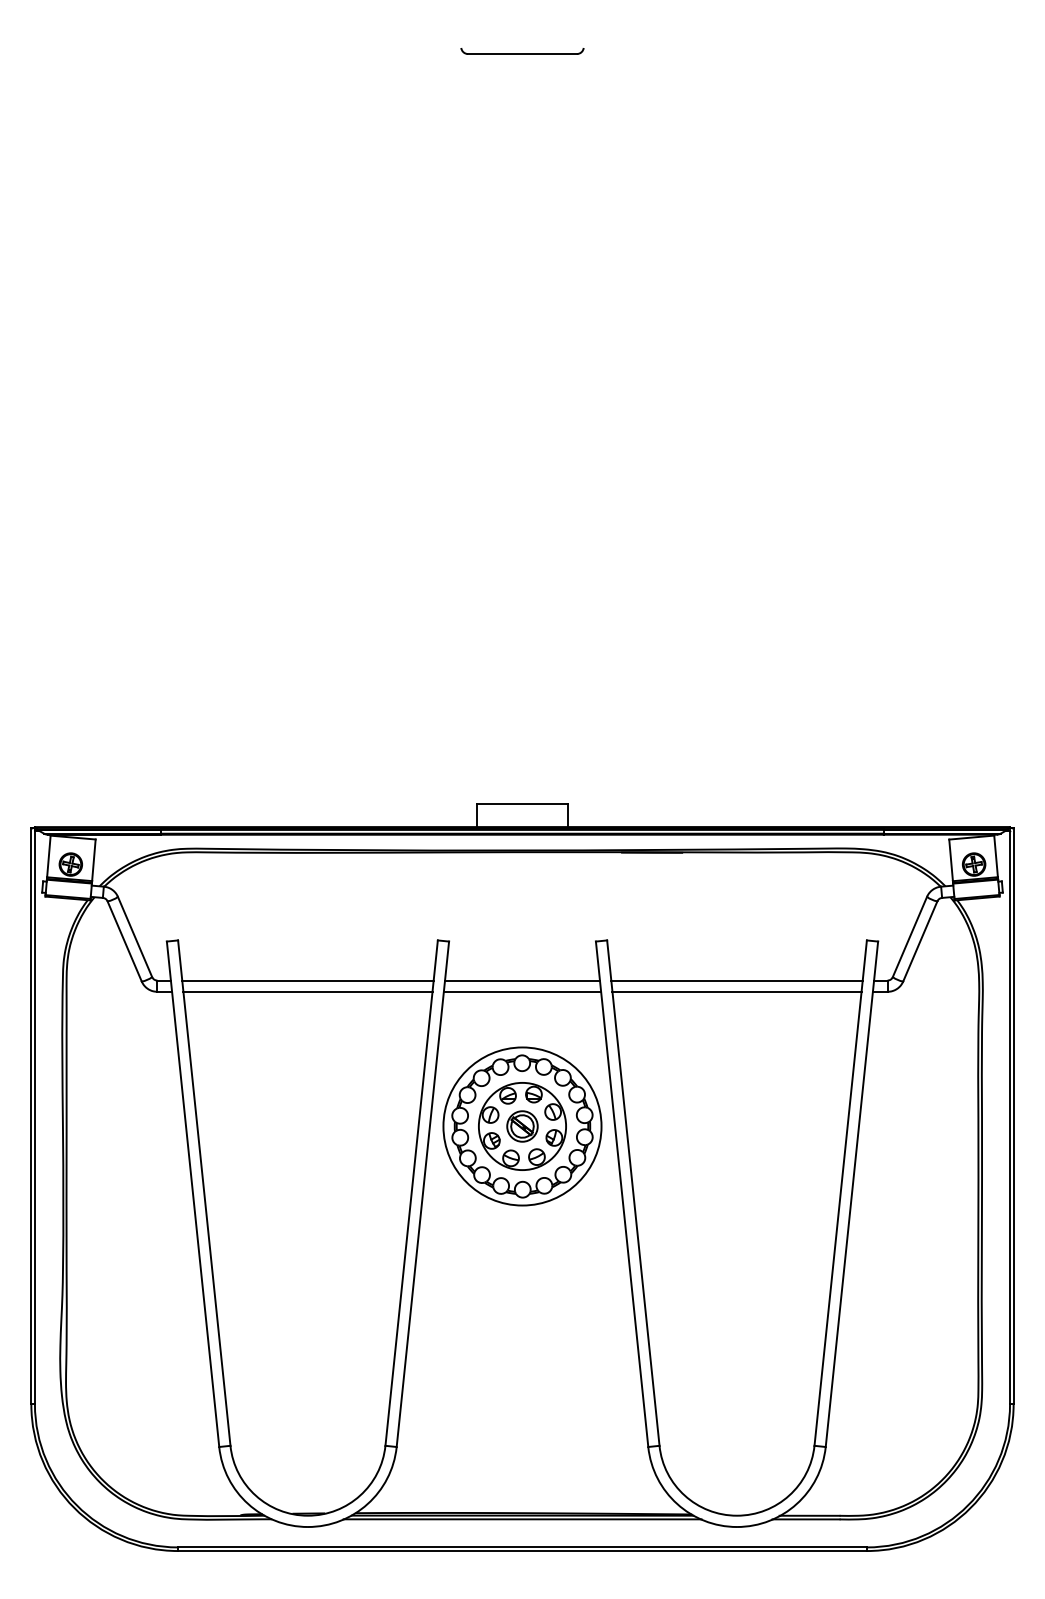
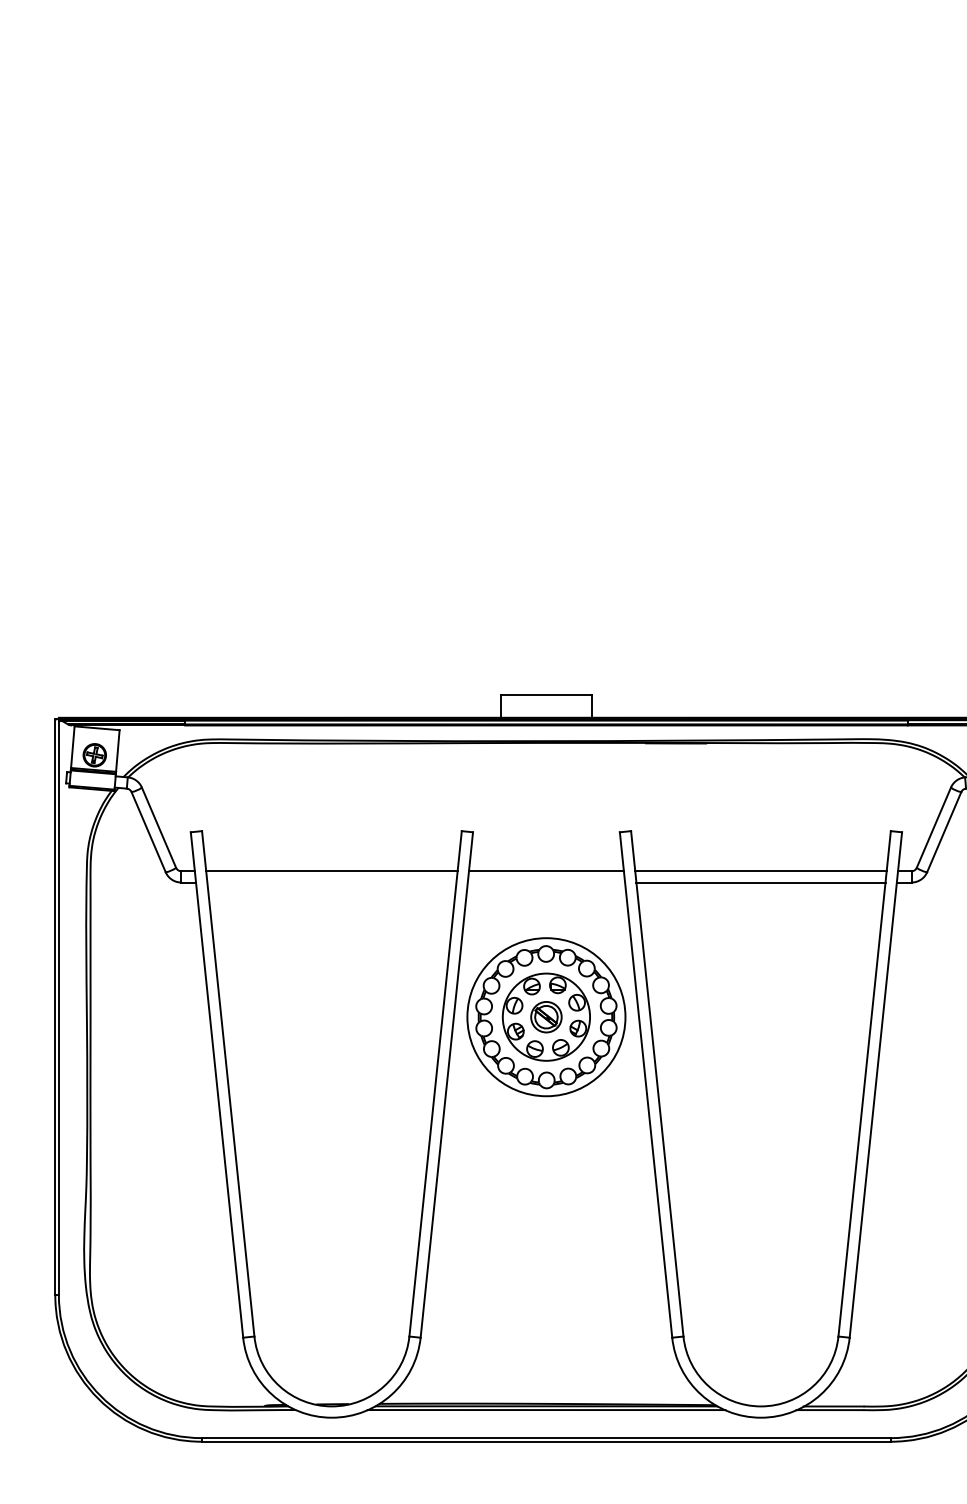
line: (307, 991) -> (331, 882), removed
line: (522, 991) -> (546, 882), removed

